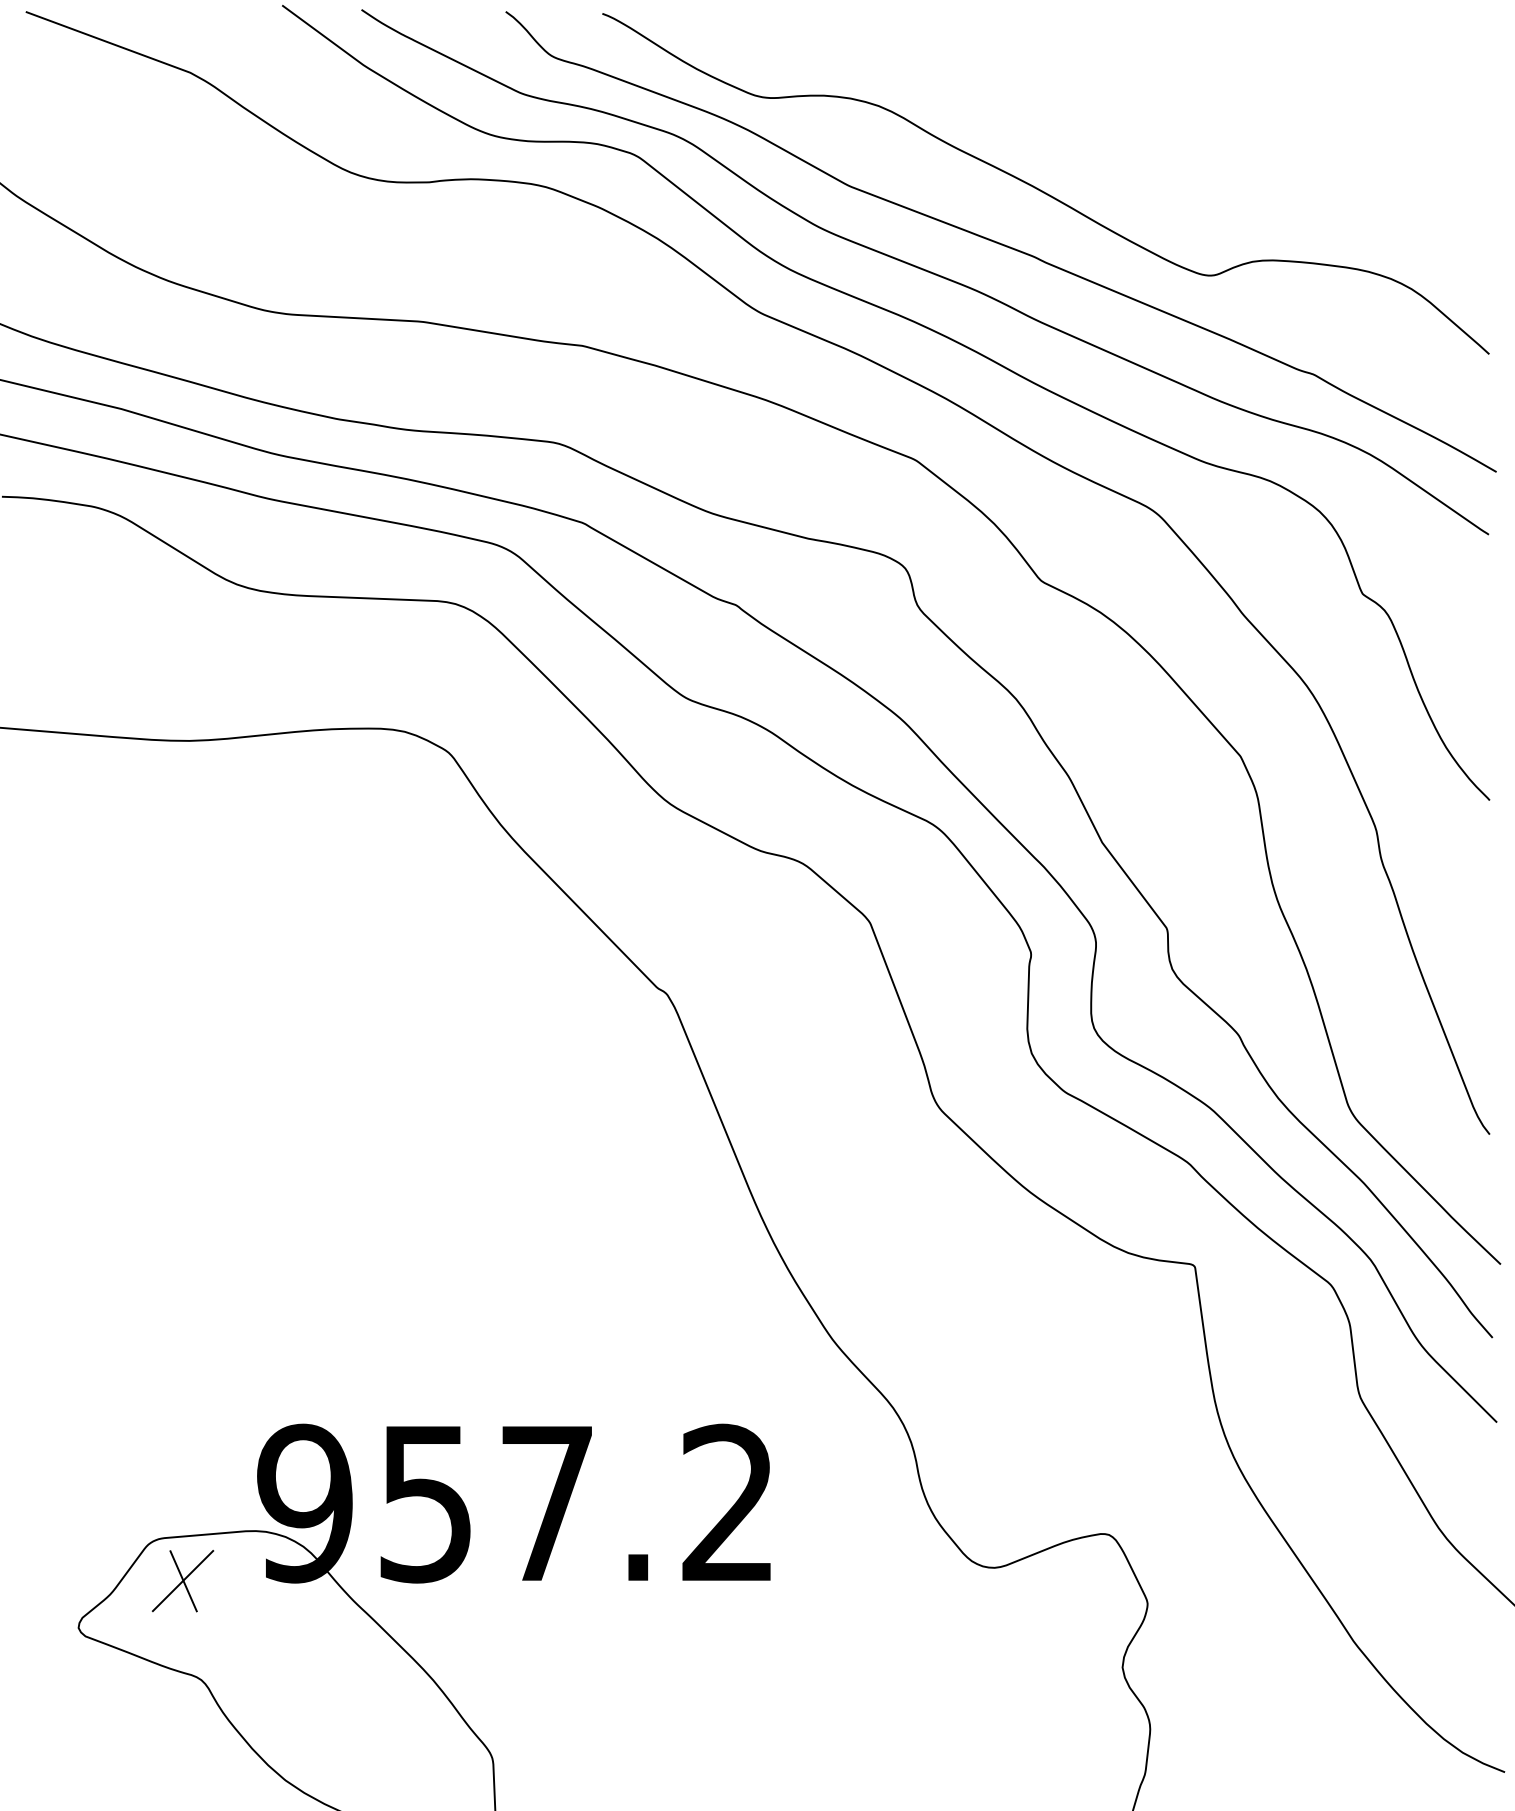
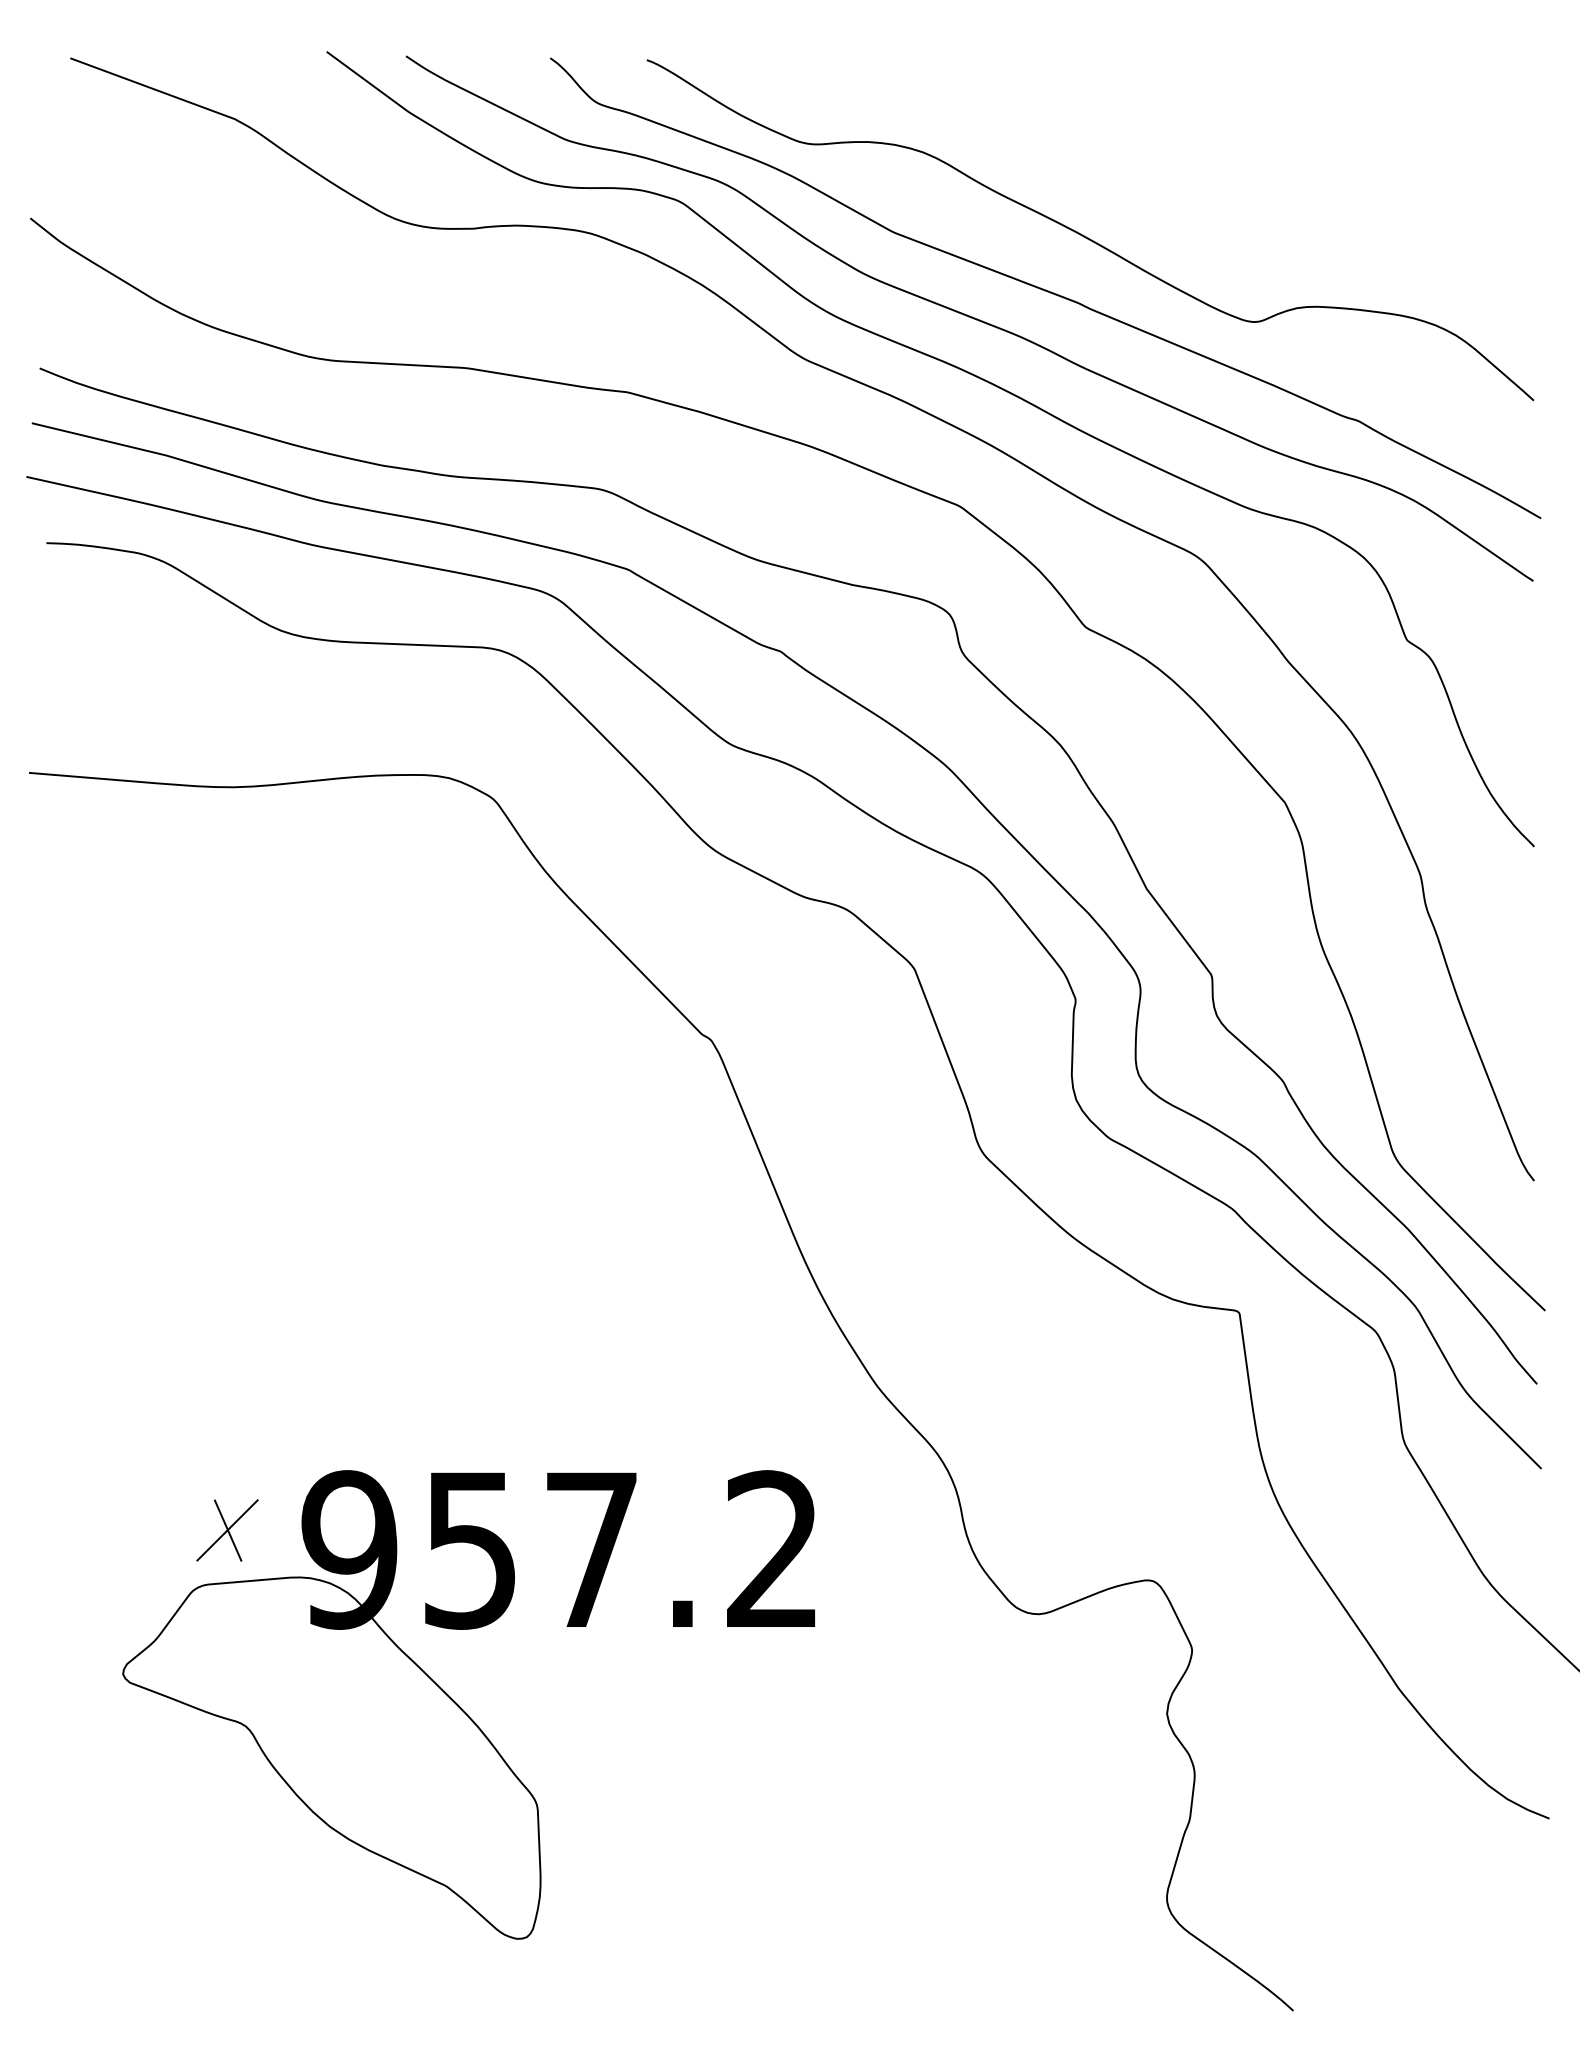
part: (183, 1581) -> (227, 1530), moved

